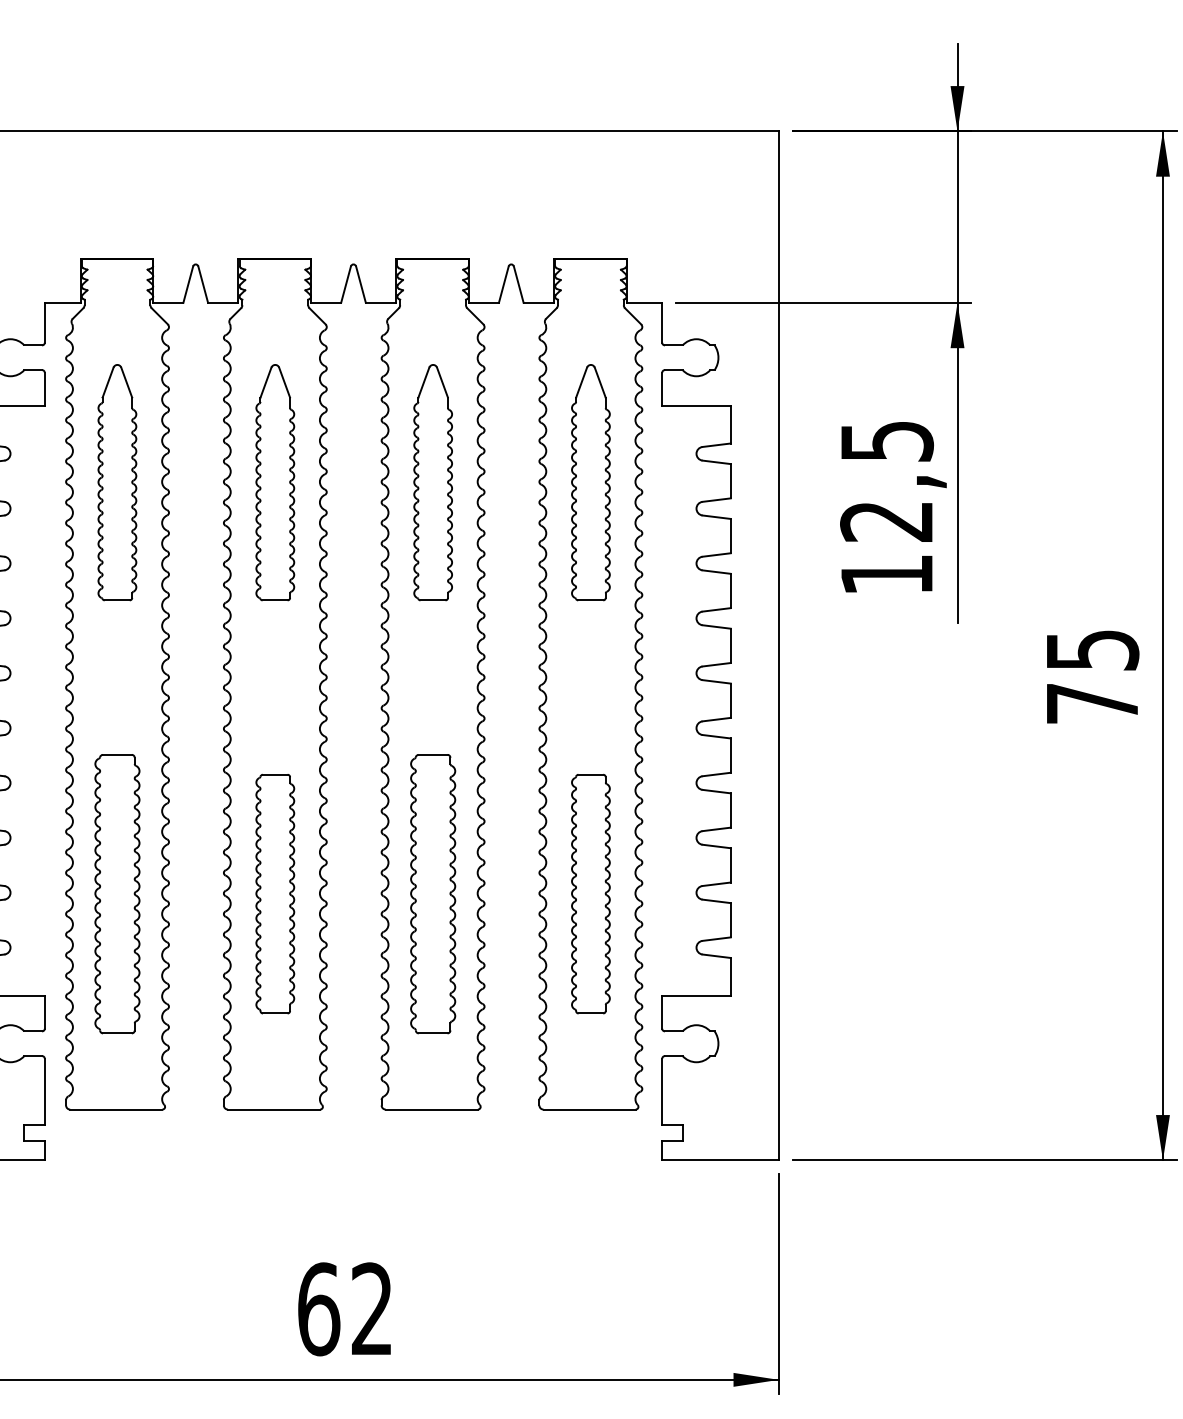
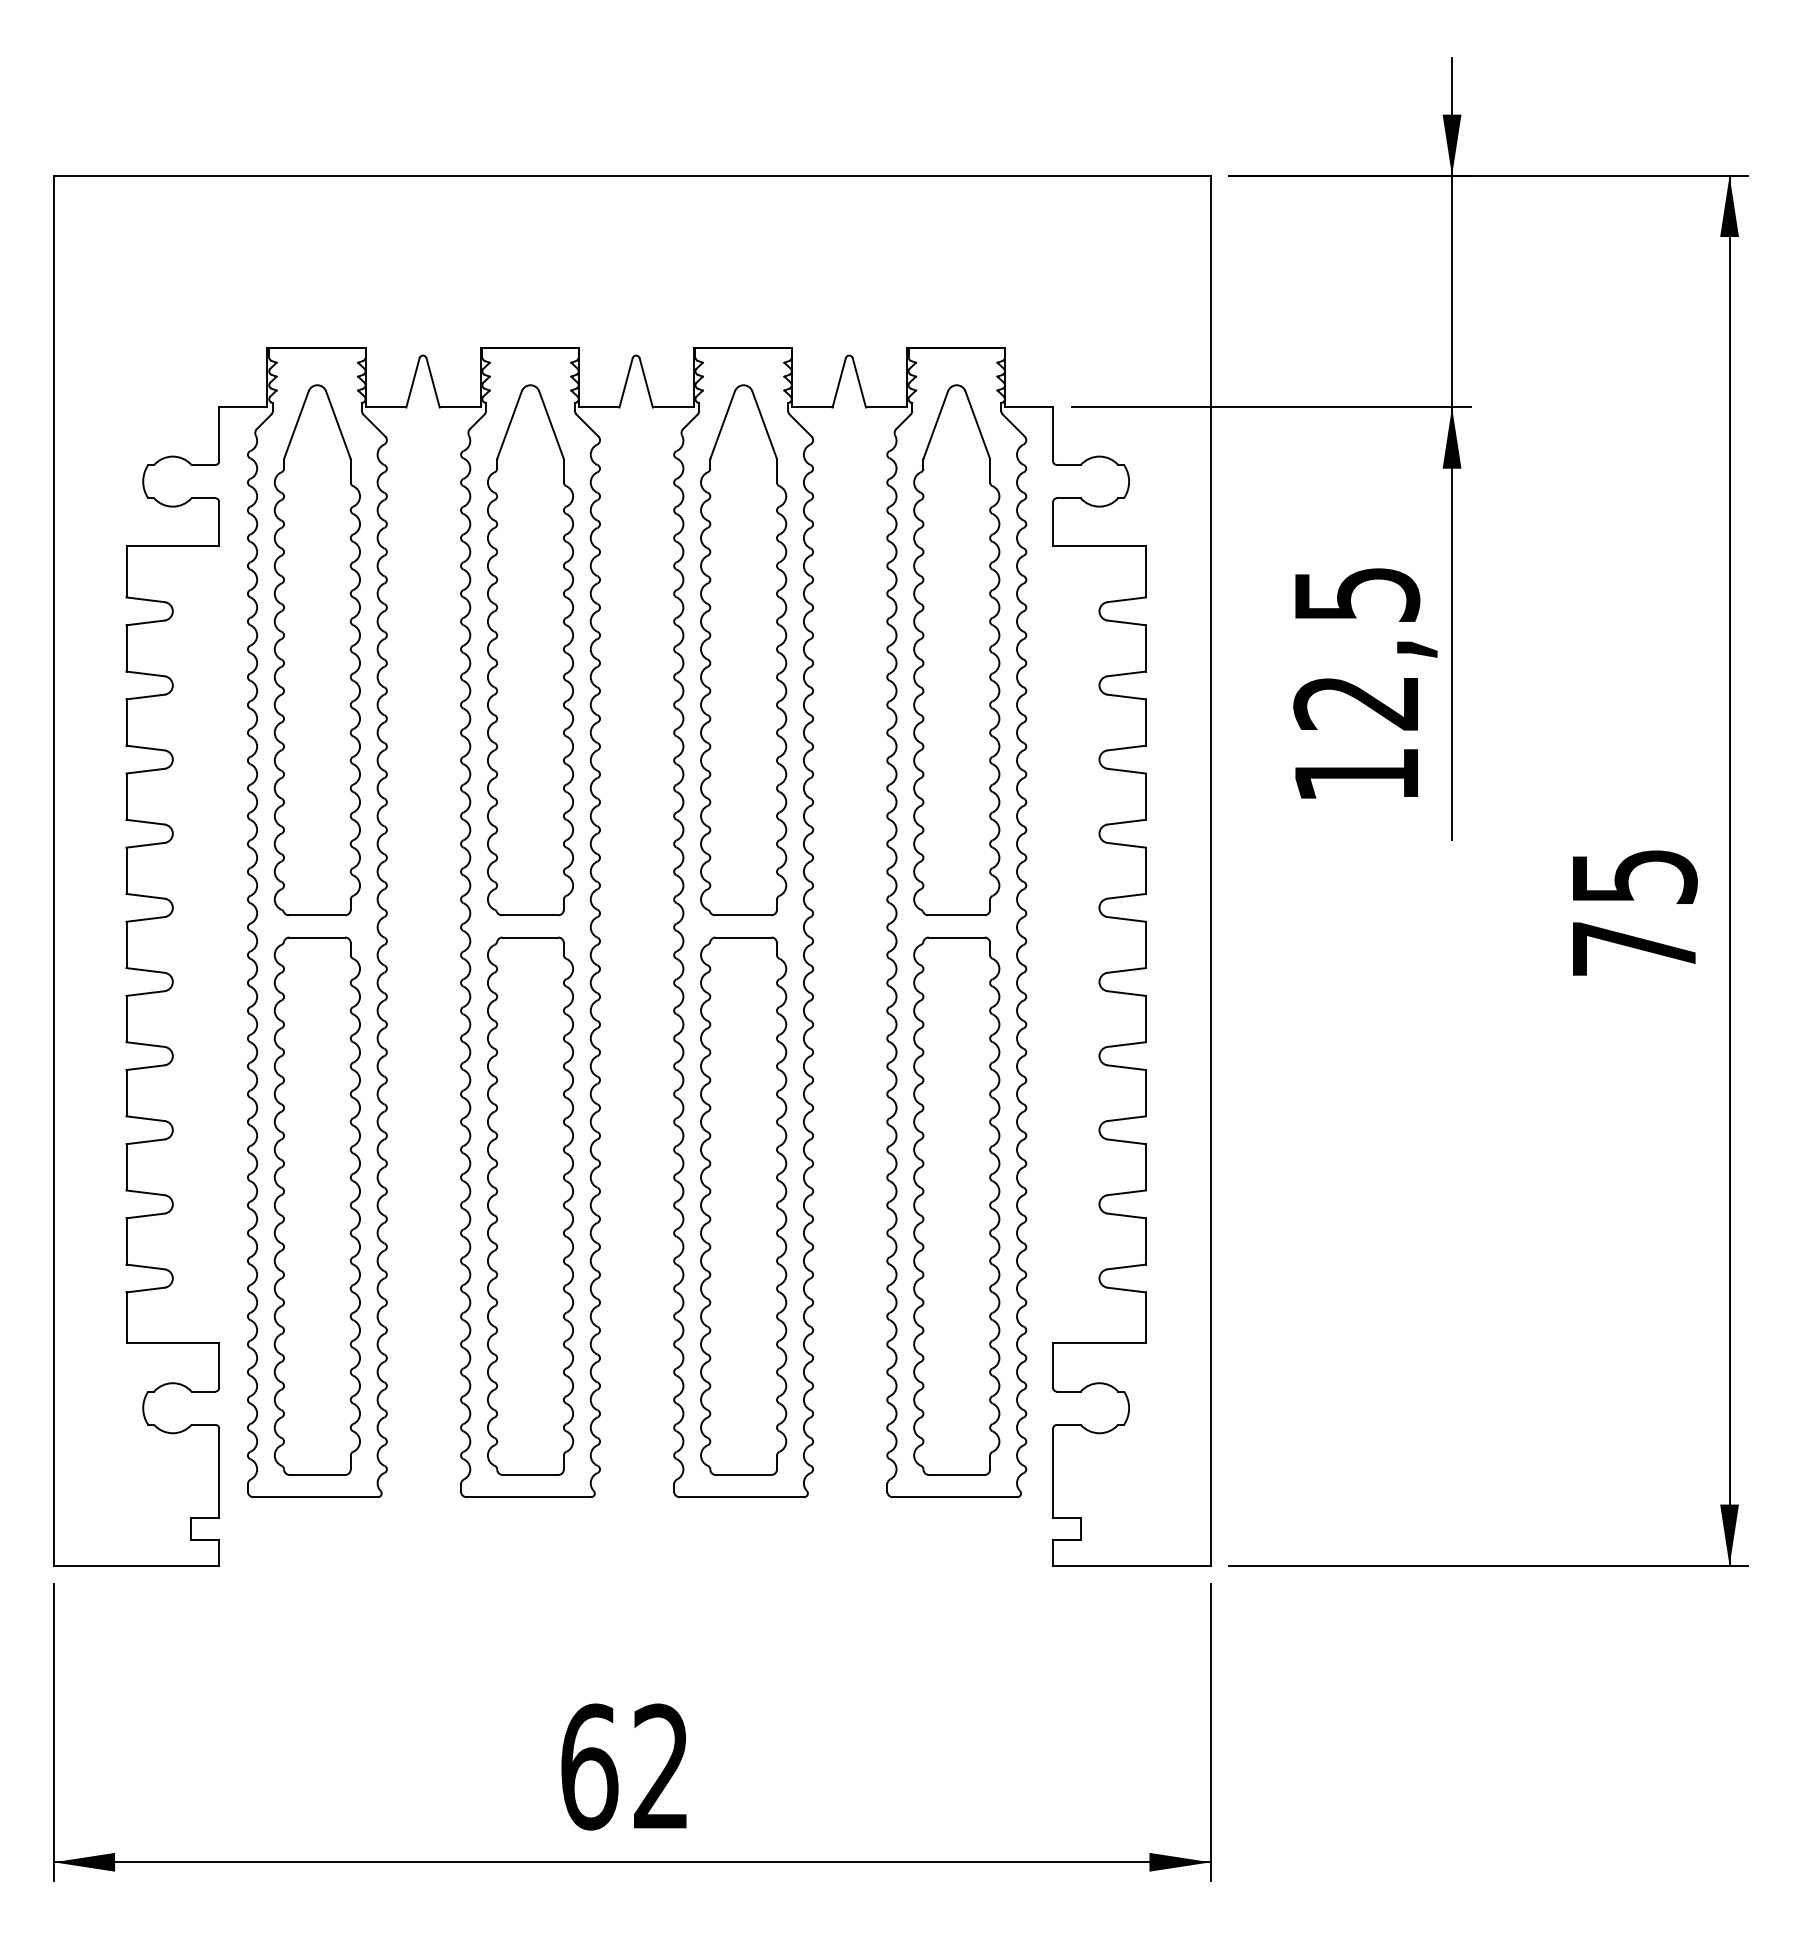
part: (116, 482) -> (316, 650), size x1.67
part: (275, 482) -> (530, 650), size x1.67
part: (432, 482) -> (743, 650), size x1.67
part: (590, 482) -> (956, 650), size x1.67
part: (116, 893) -> (316, 1205), size x1.43
part: (275, 893) -> (530, 1205), size x1.67
part: (432, 893) -> (743, 1205), size x1.43
part: (590, 893) -> (956, 1205), size x1.67

